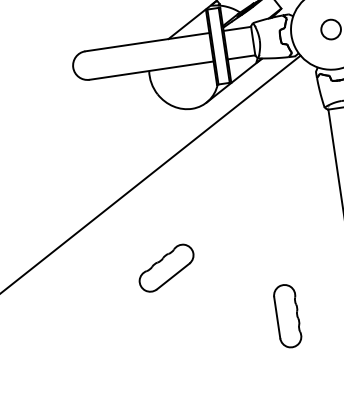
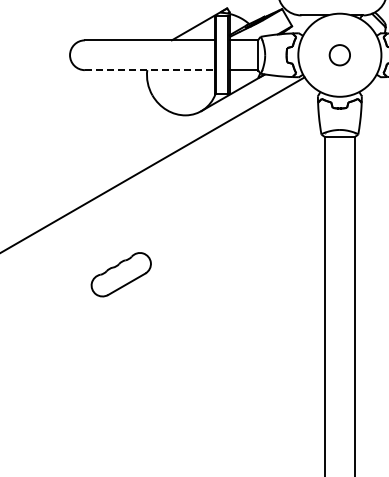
line: (151, 71) -> (149, 70), solid -> dashed
part: (165, 268) -> (120, 274), moved
part: (287, 315) -> (251, 341), removed

